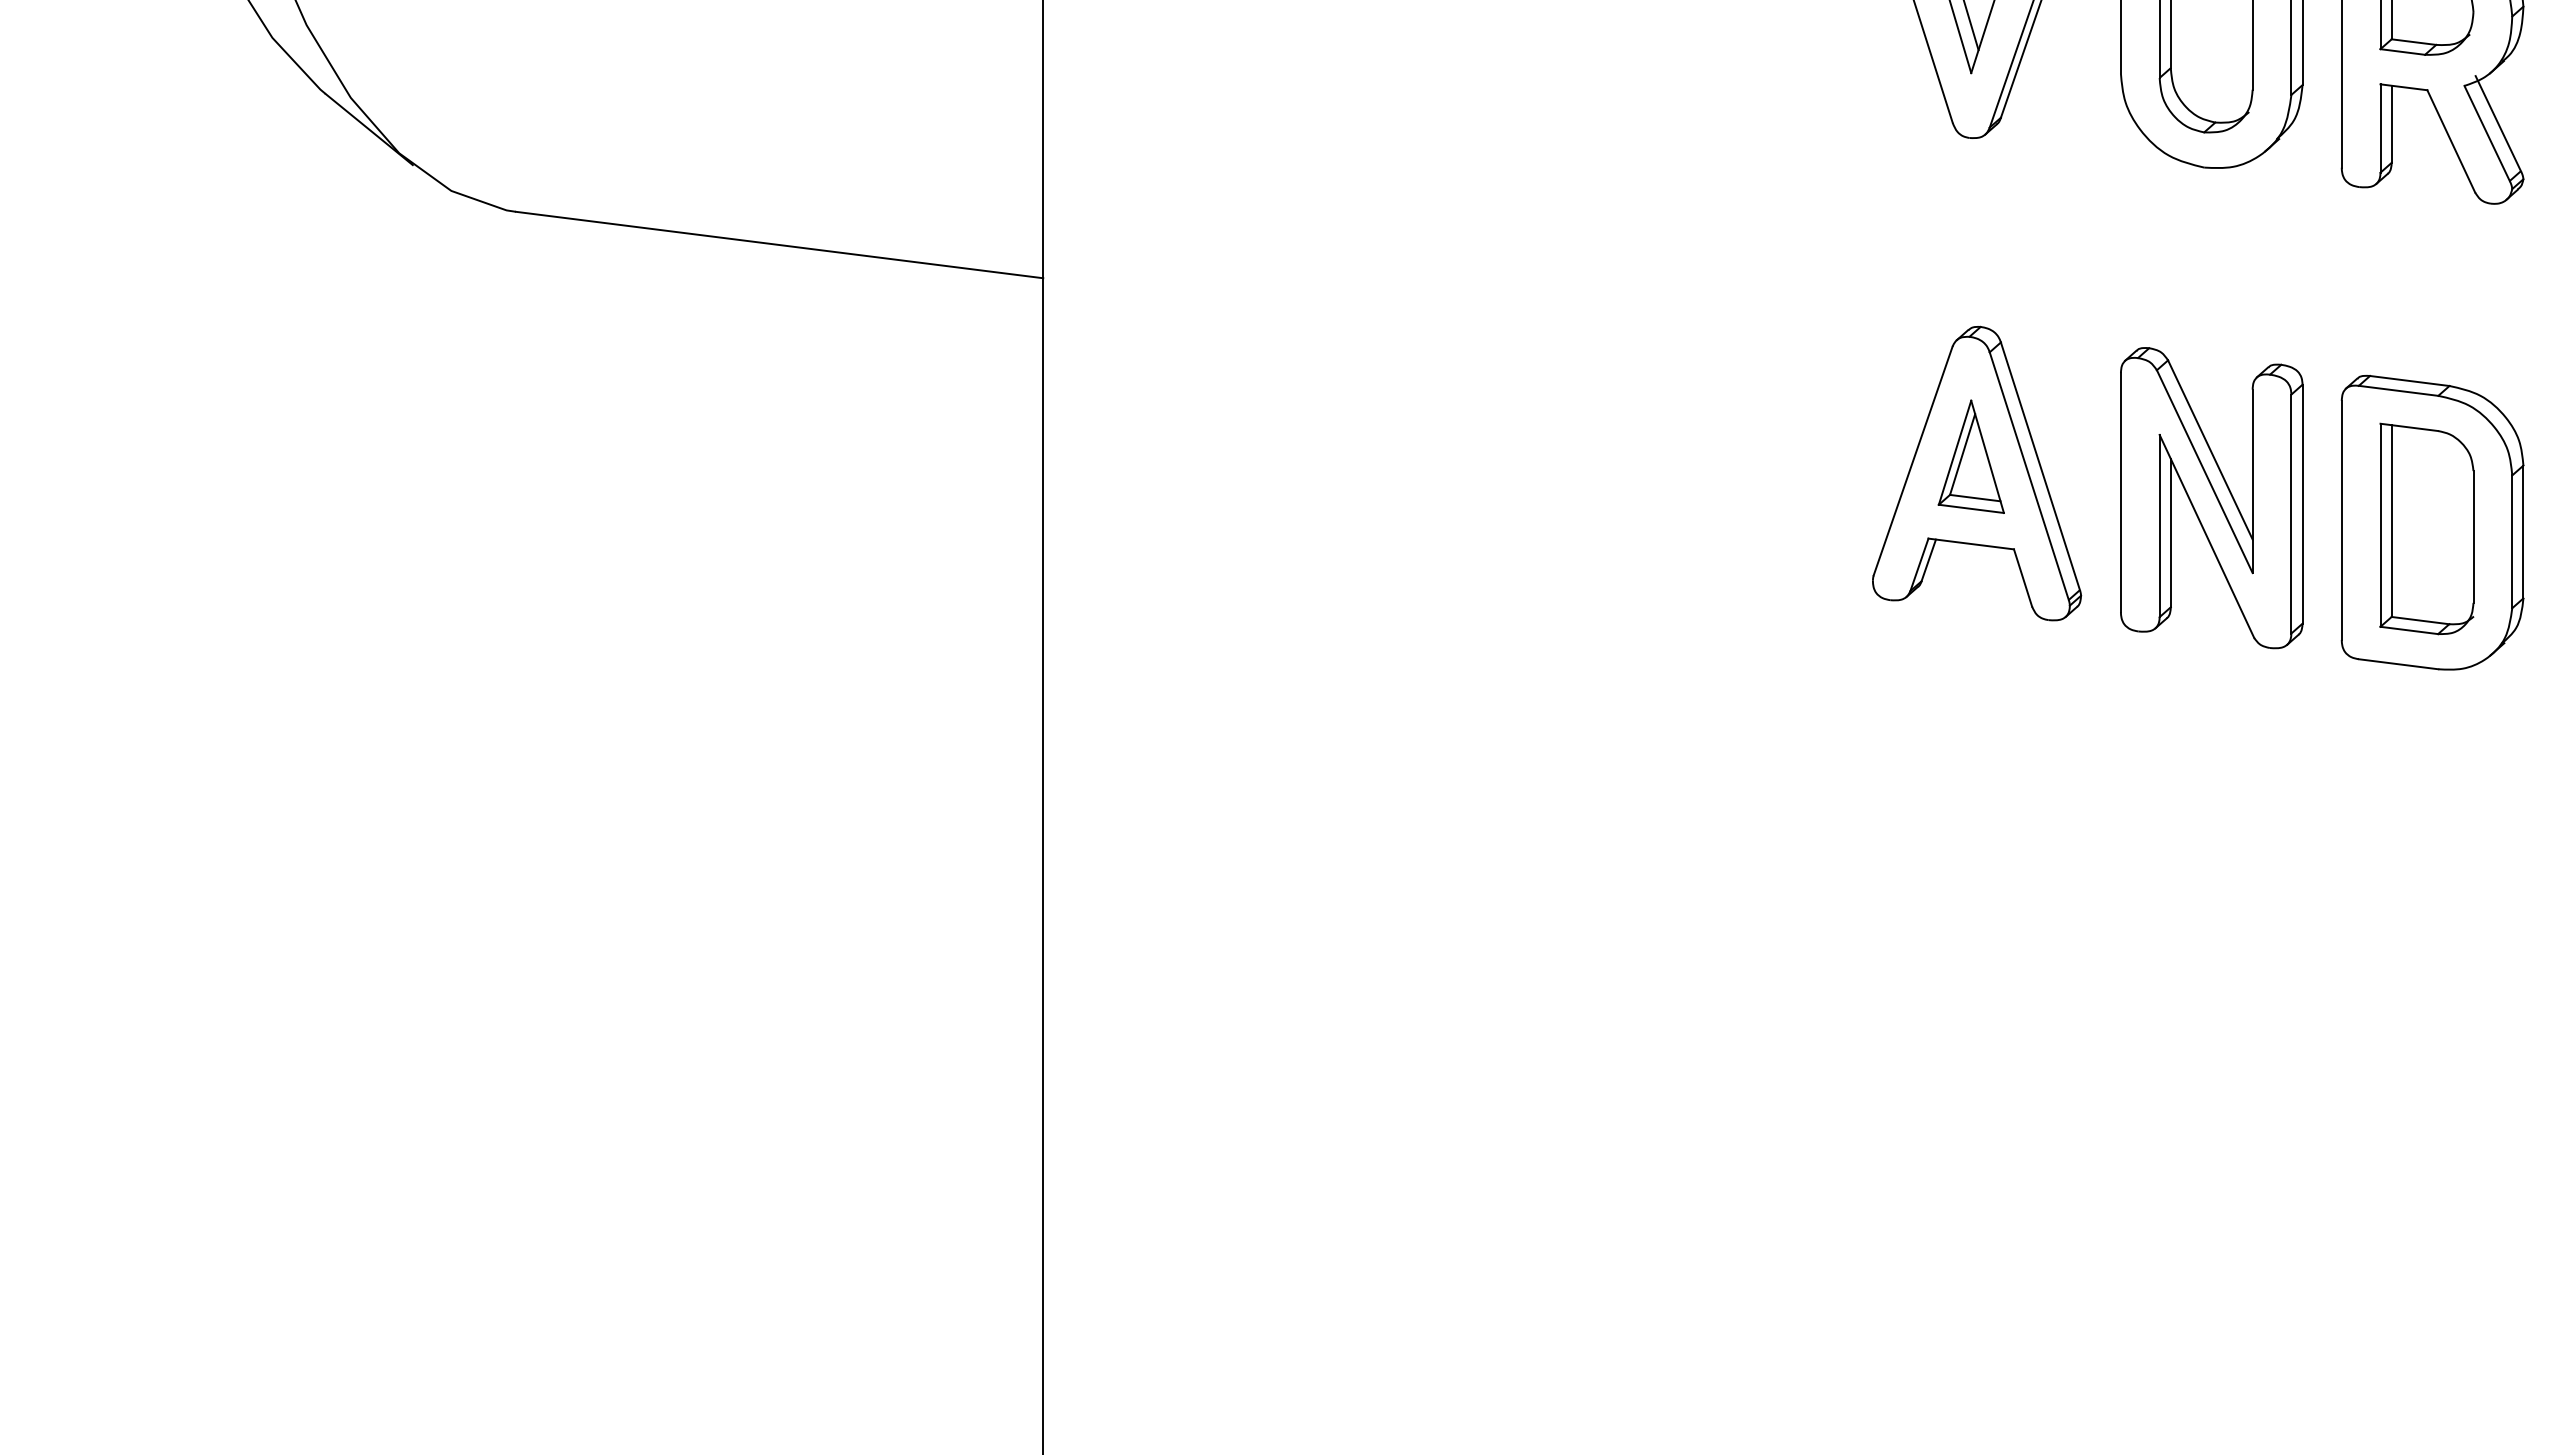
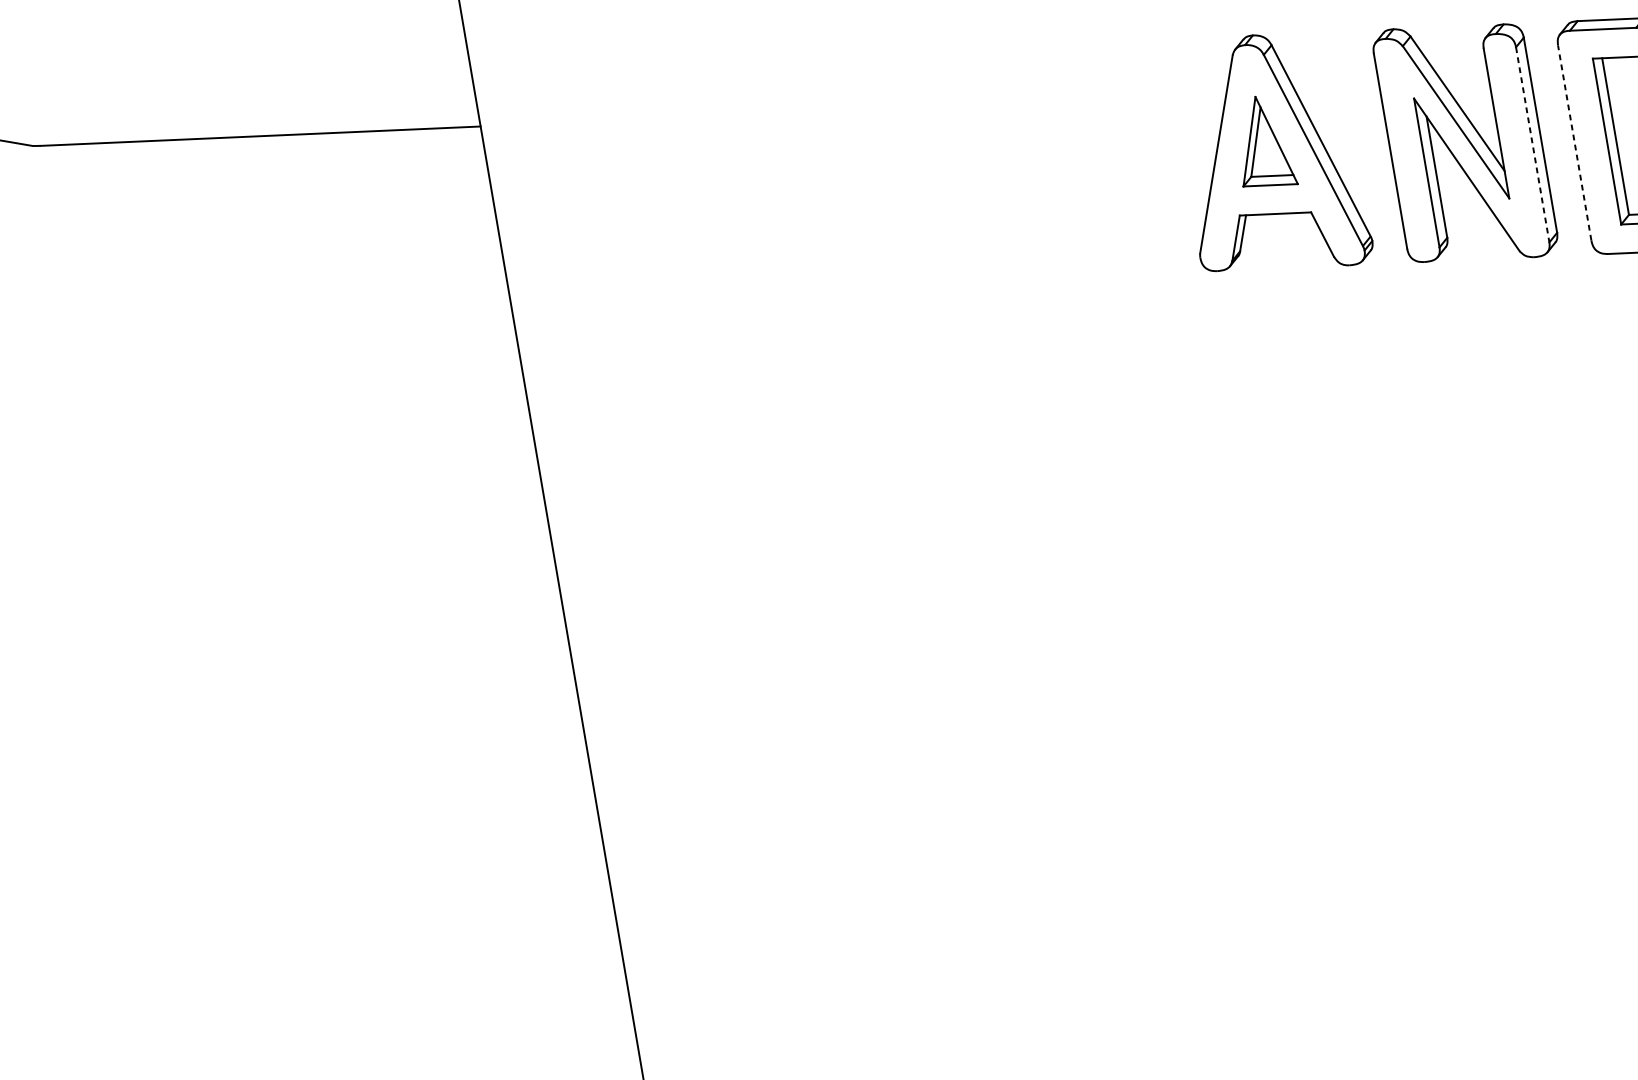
line: (2291, 514) -> (1532, 145), solid -> dashed
line: (2341, 519) -> (1574, 142), solid -> dashed

